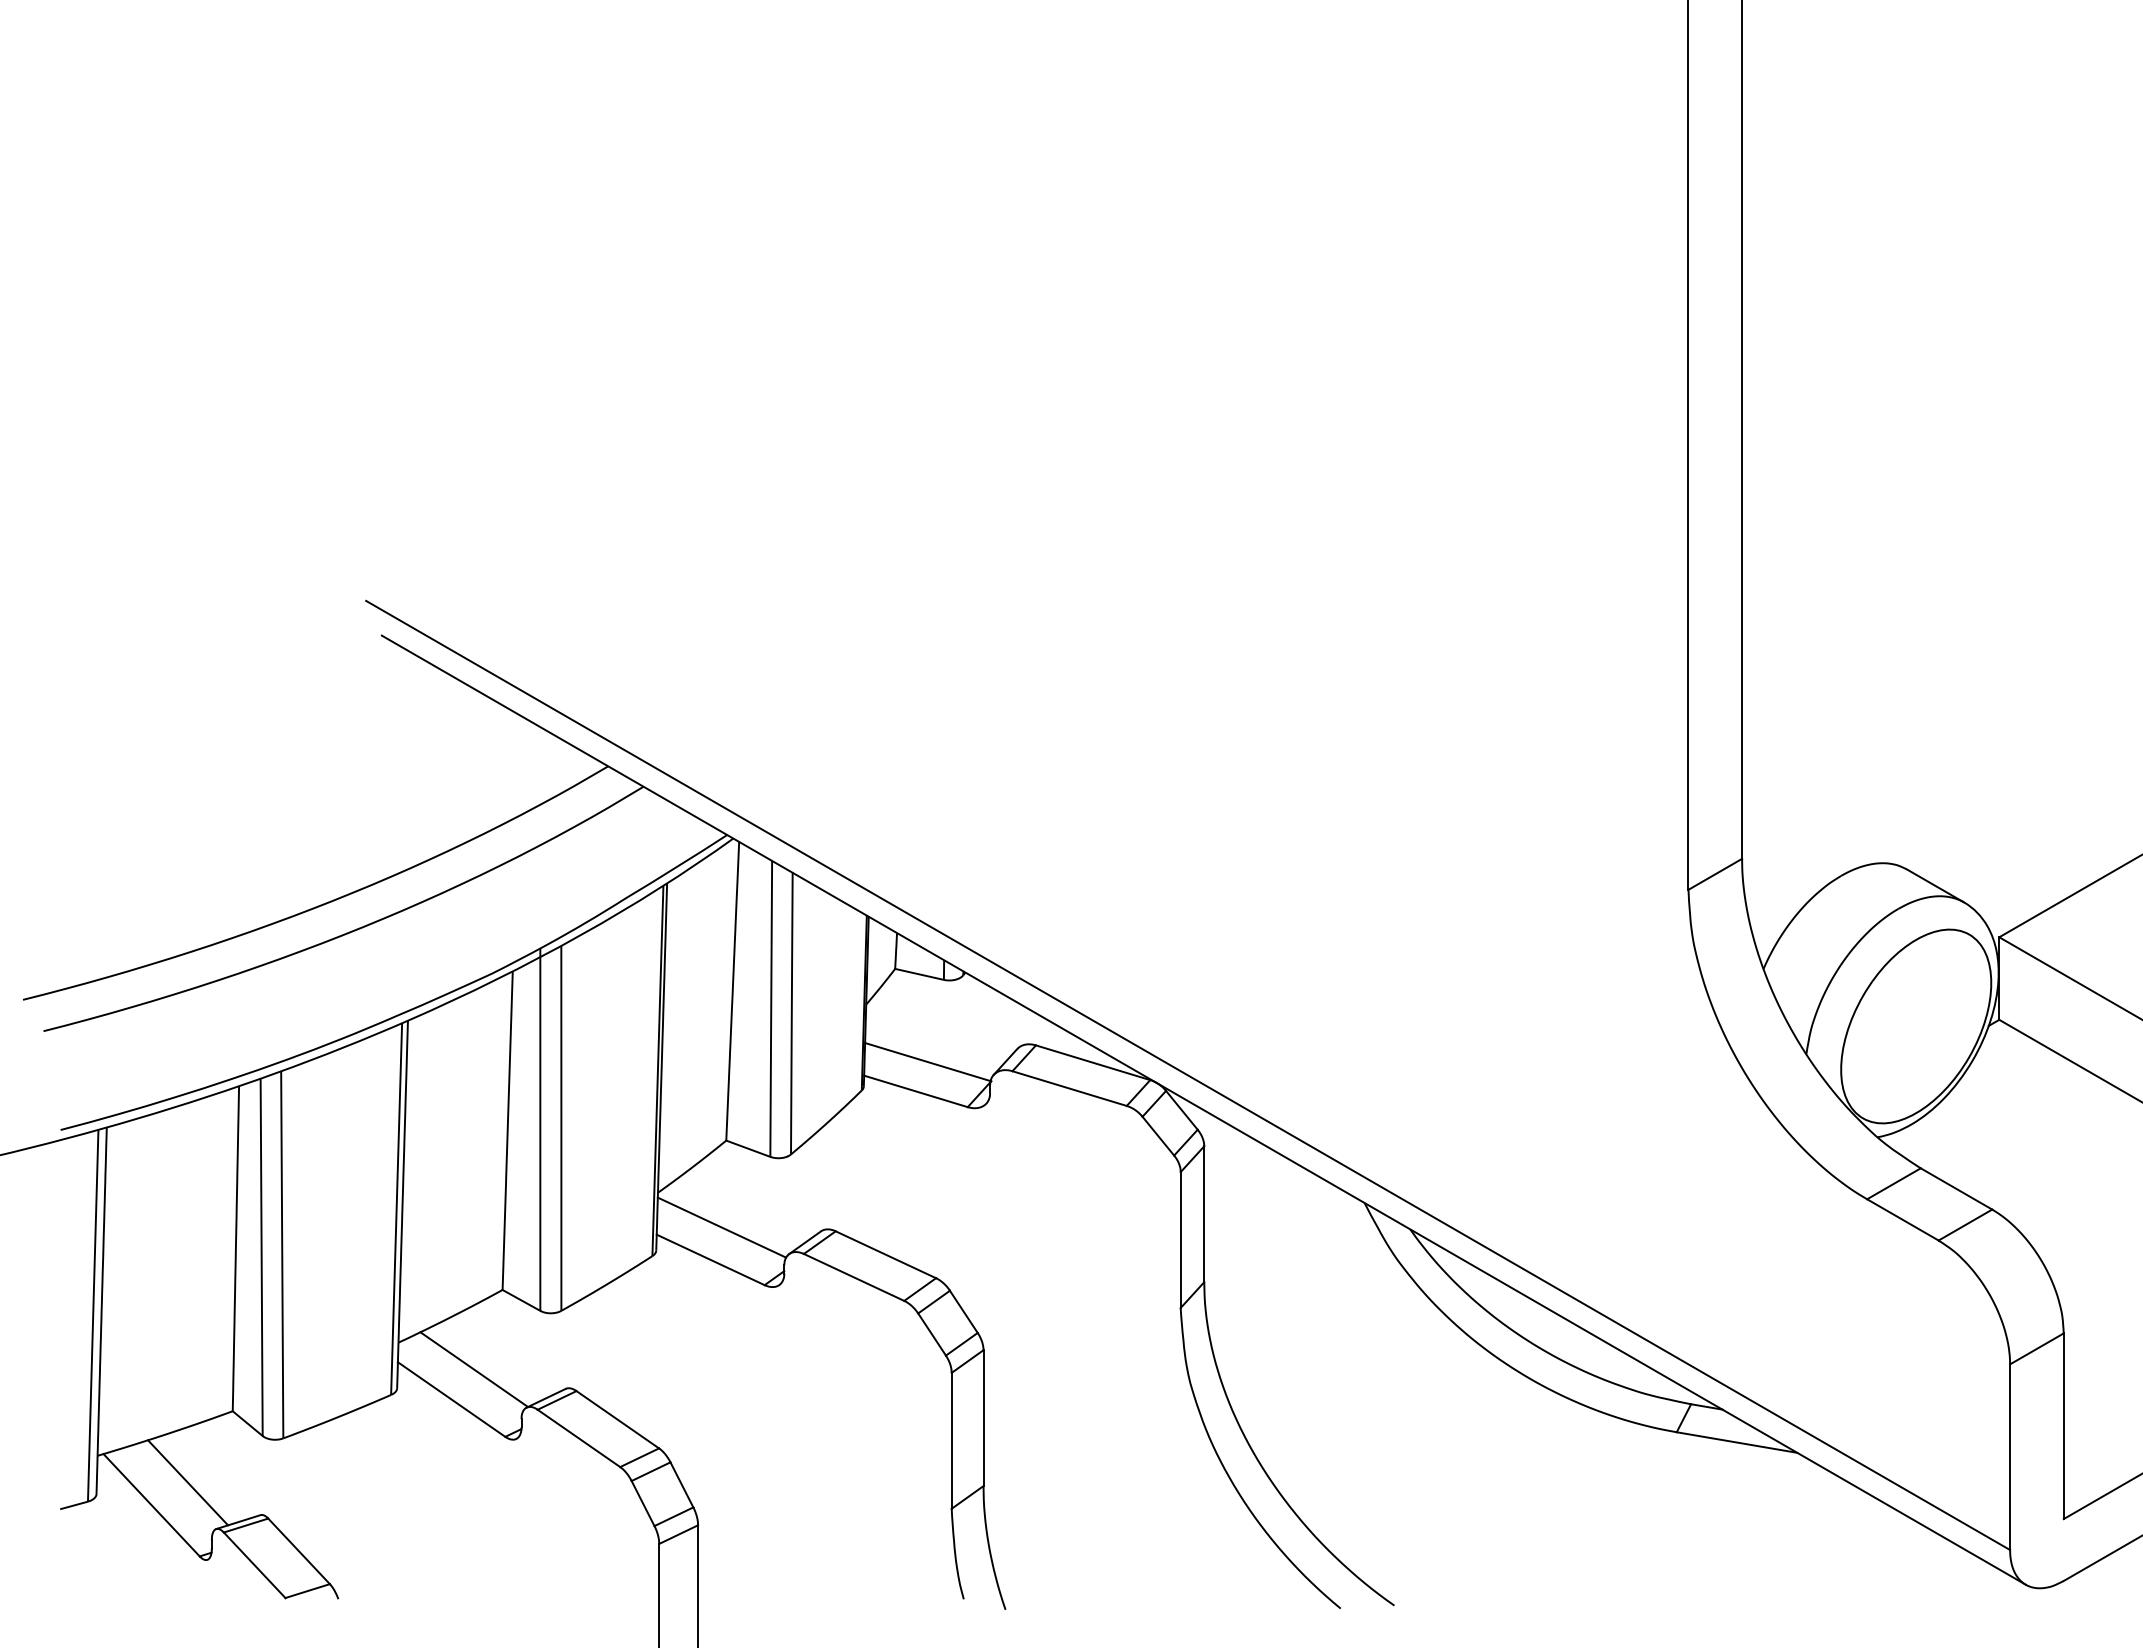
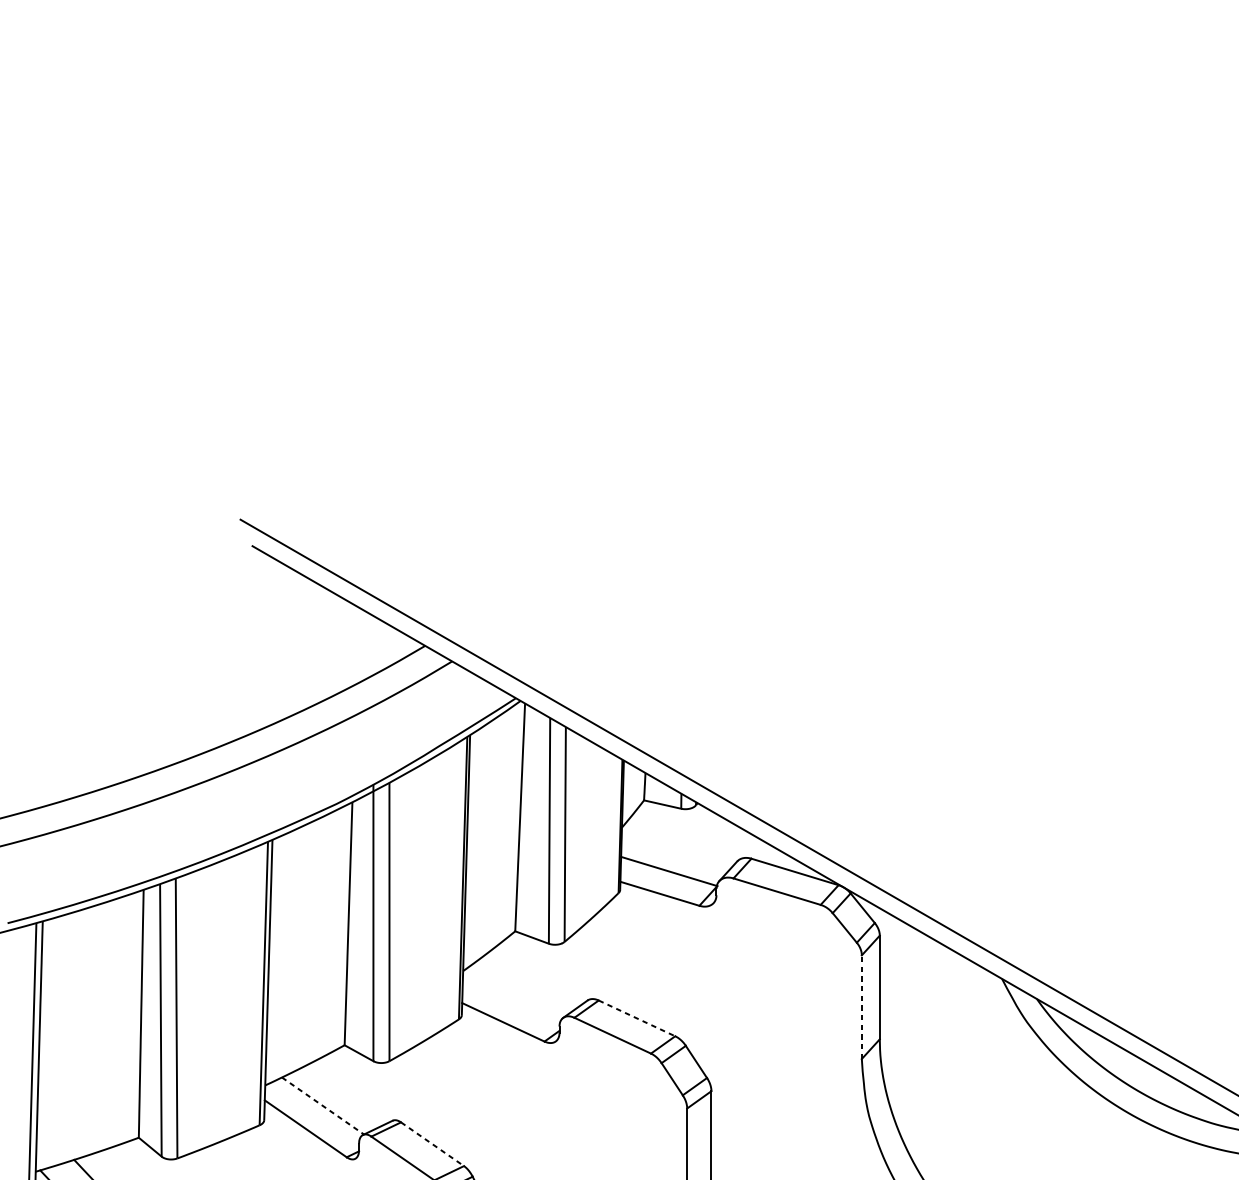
line: (721, 1227) -> (511, 997), removed
line: (1180, 1240) -> (861, 1007), solid -> dashed
line: (886, 1254) -> (637, 1018), solid -> dashed
line: (474, 1369) -> (323, 1105), solid -> dashed
line: (618, 1420) -> (433, 1144), solid -> dashed

